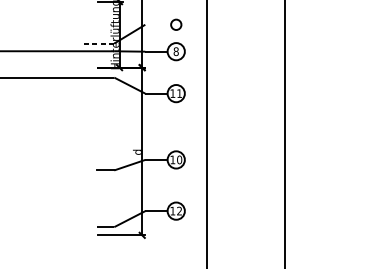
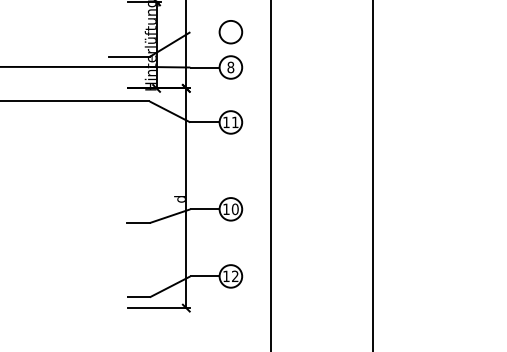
circle: (175, 24) -> (230, 32), size x1.67
line: (98, 43) -> (129, 56), dashed -> solid

